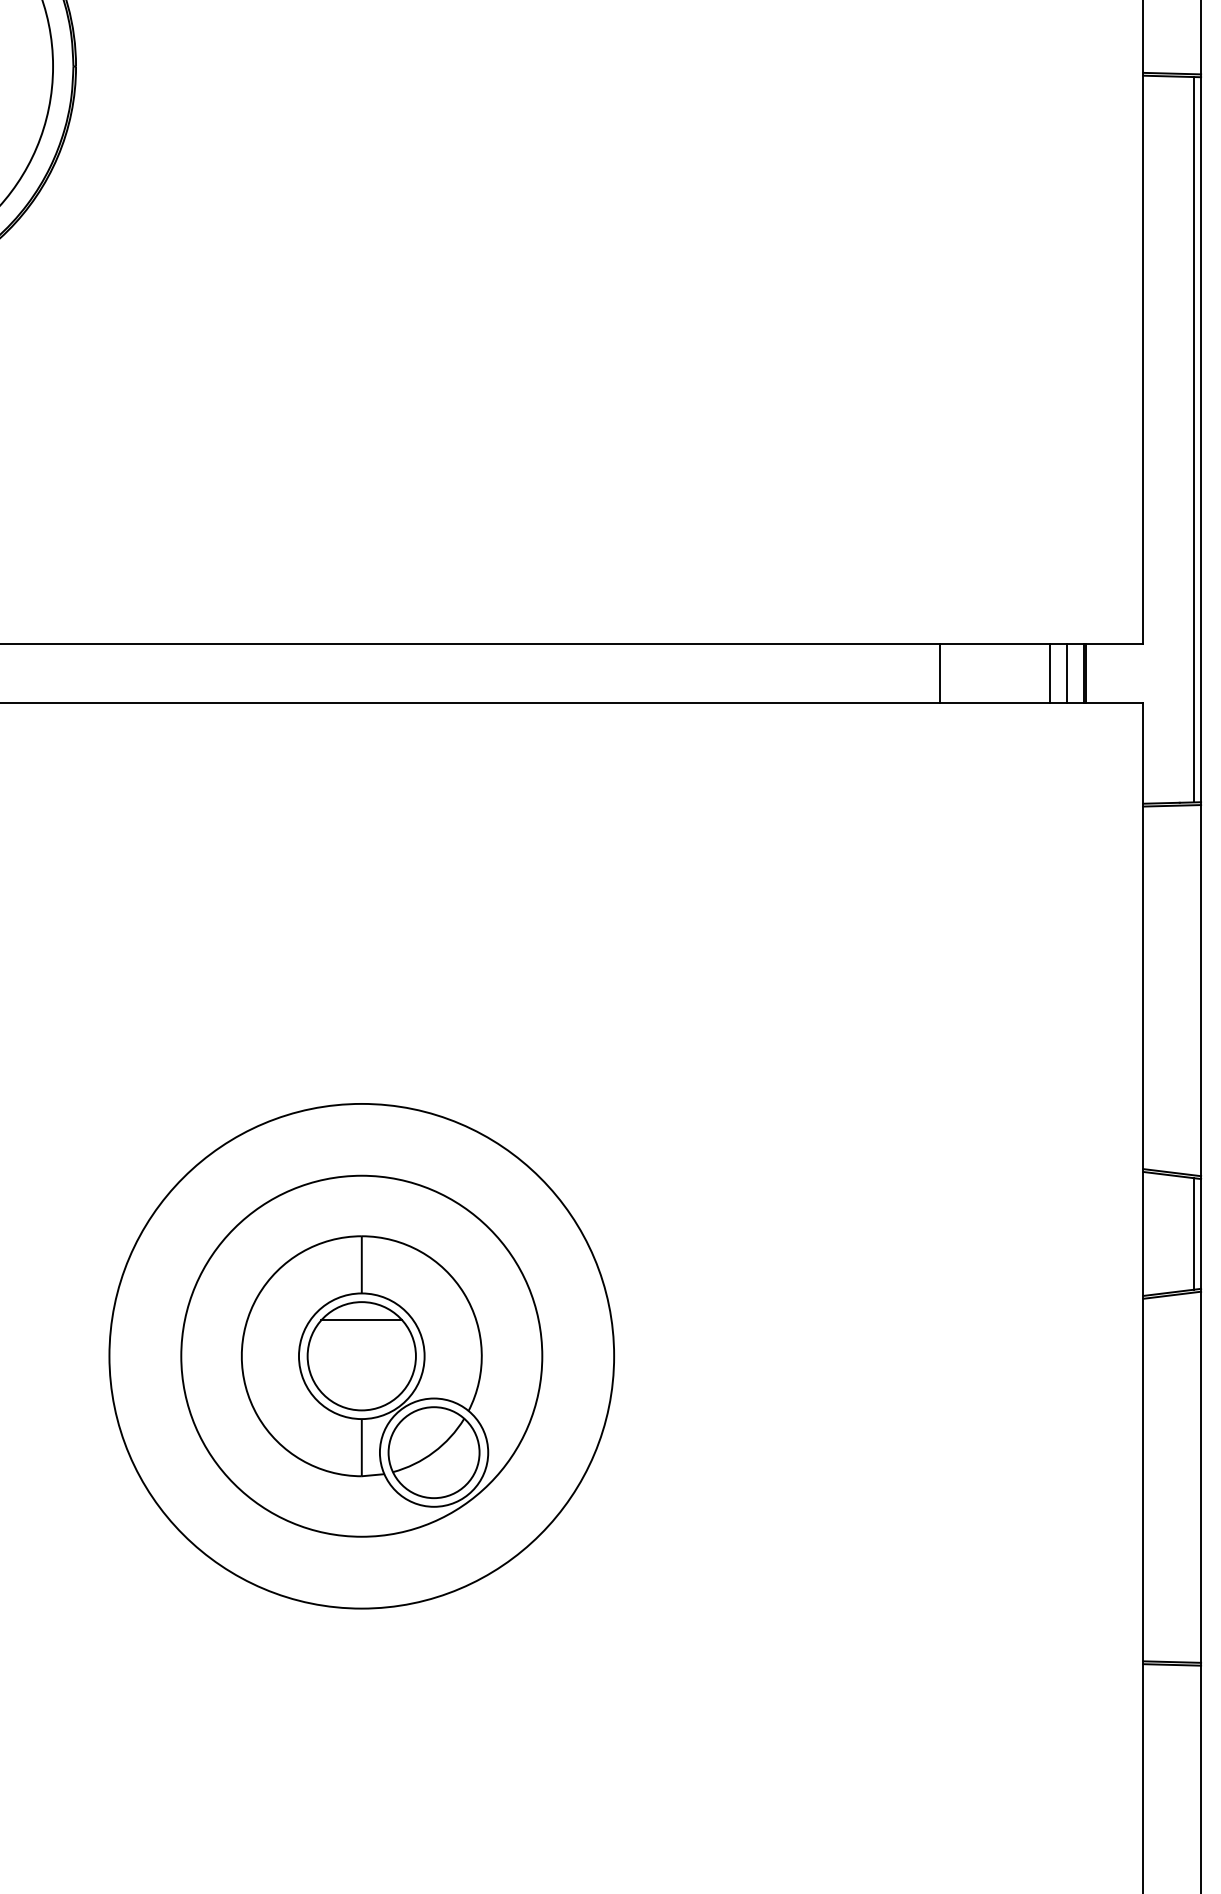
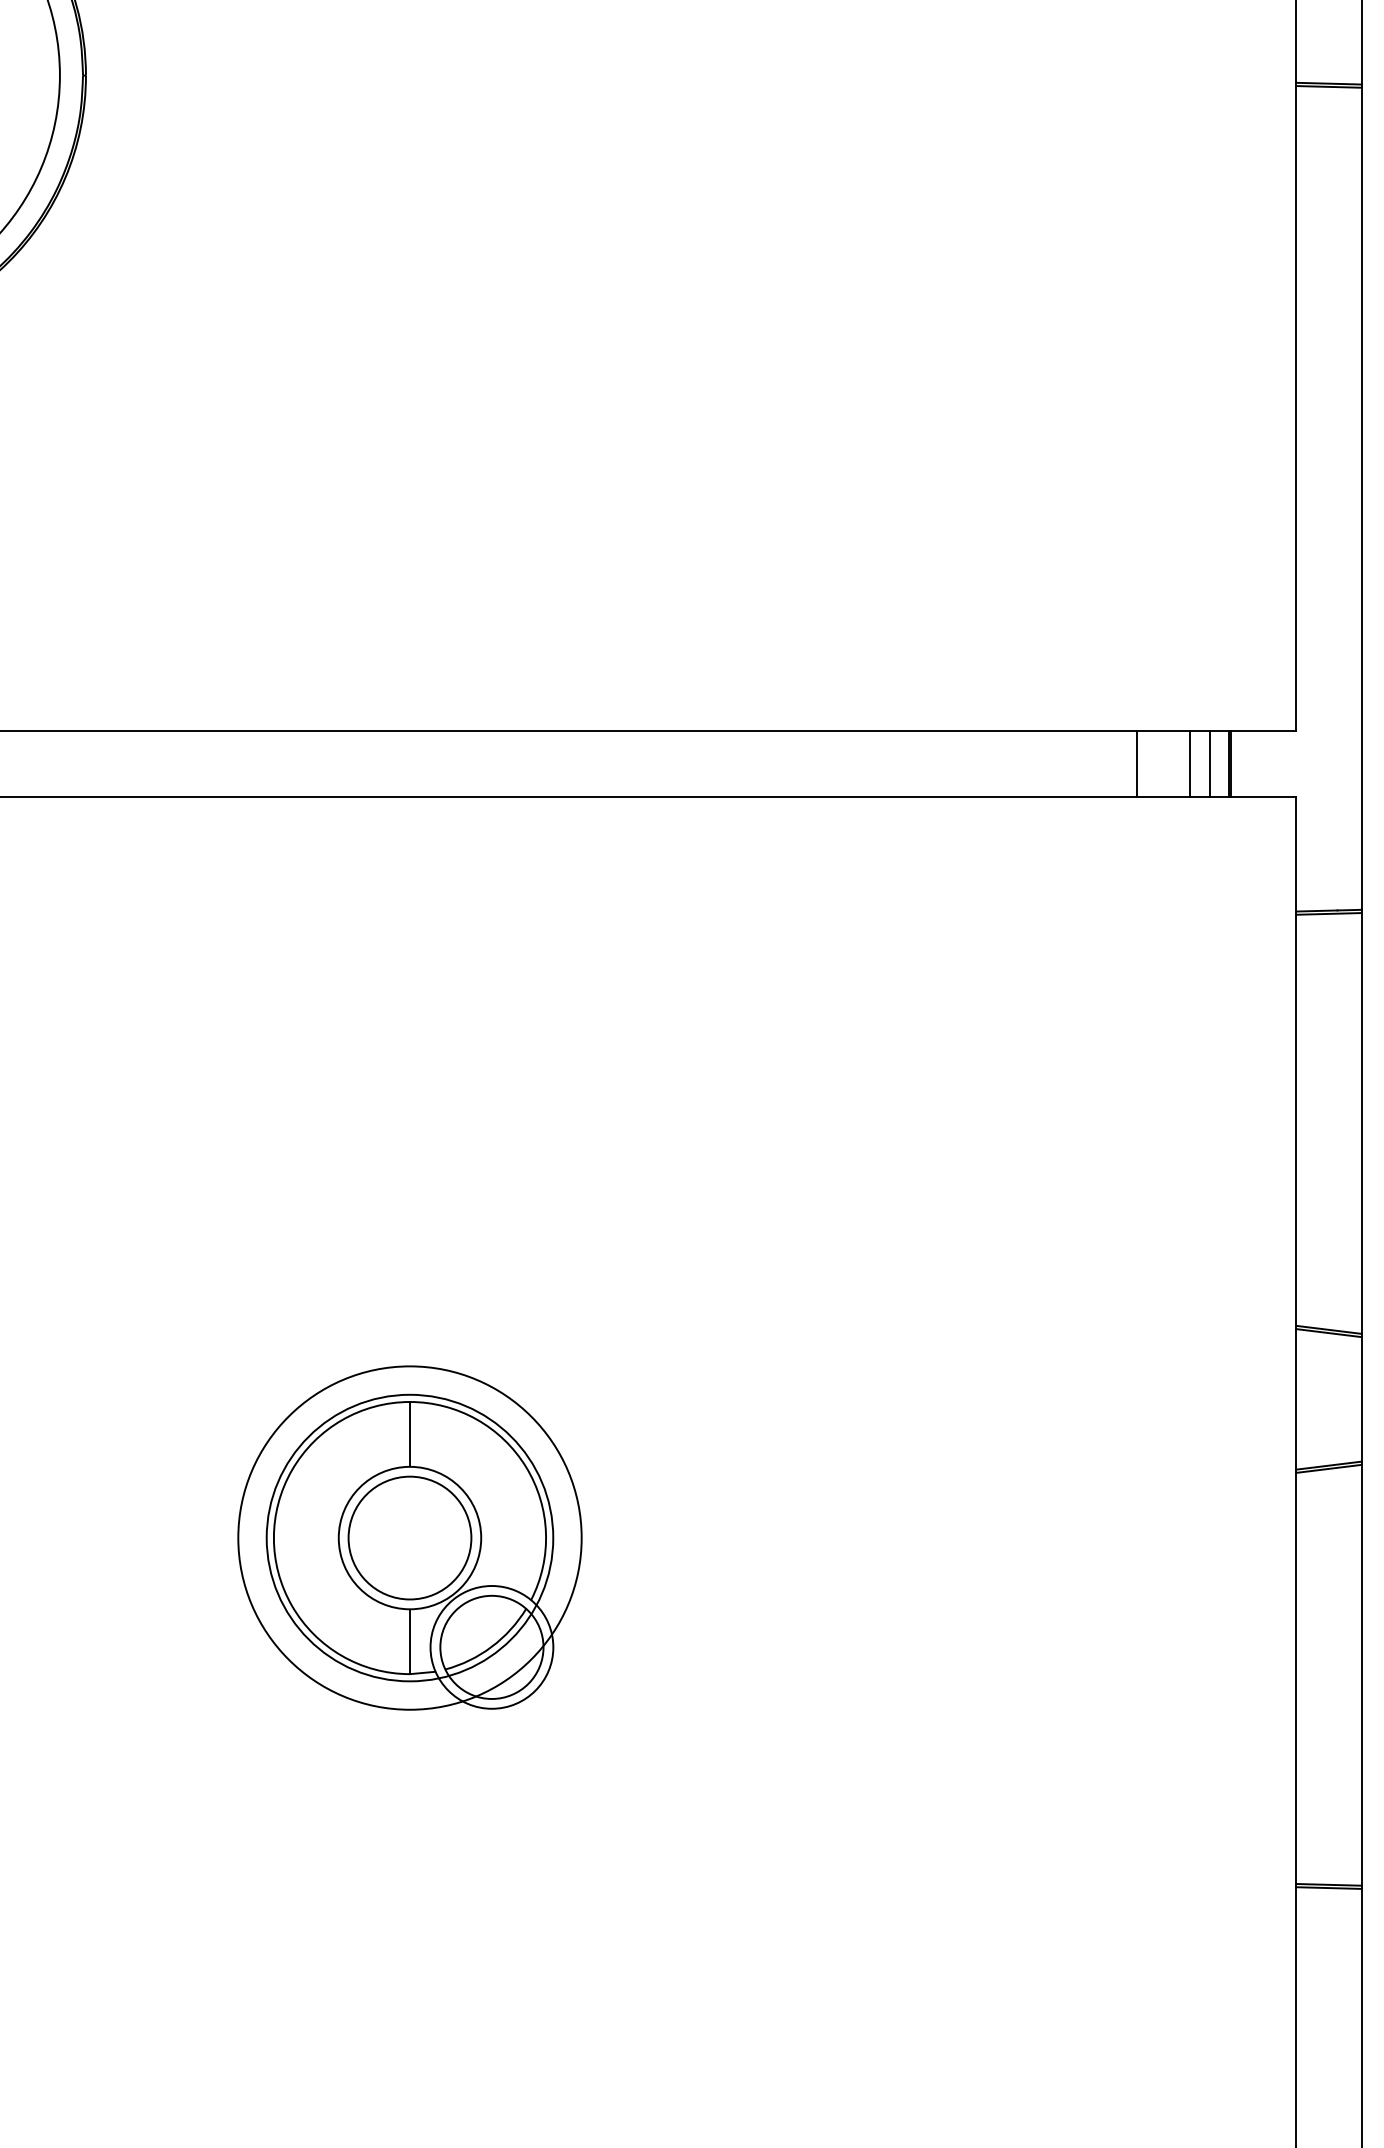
line: (1194, 439) -> (1354, 498), removed
line: (940, 673) -> (1137, 763), moved
line: (1194, 1234) -> (1354, 1399), removed
line: (361, 1320) -> (409, 1497), removed
circle: (361, 1355) -> (409, 1537), size x0.6
circle: (361, 1355) -> (409, 1537), size x0.7

